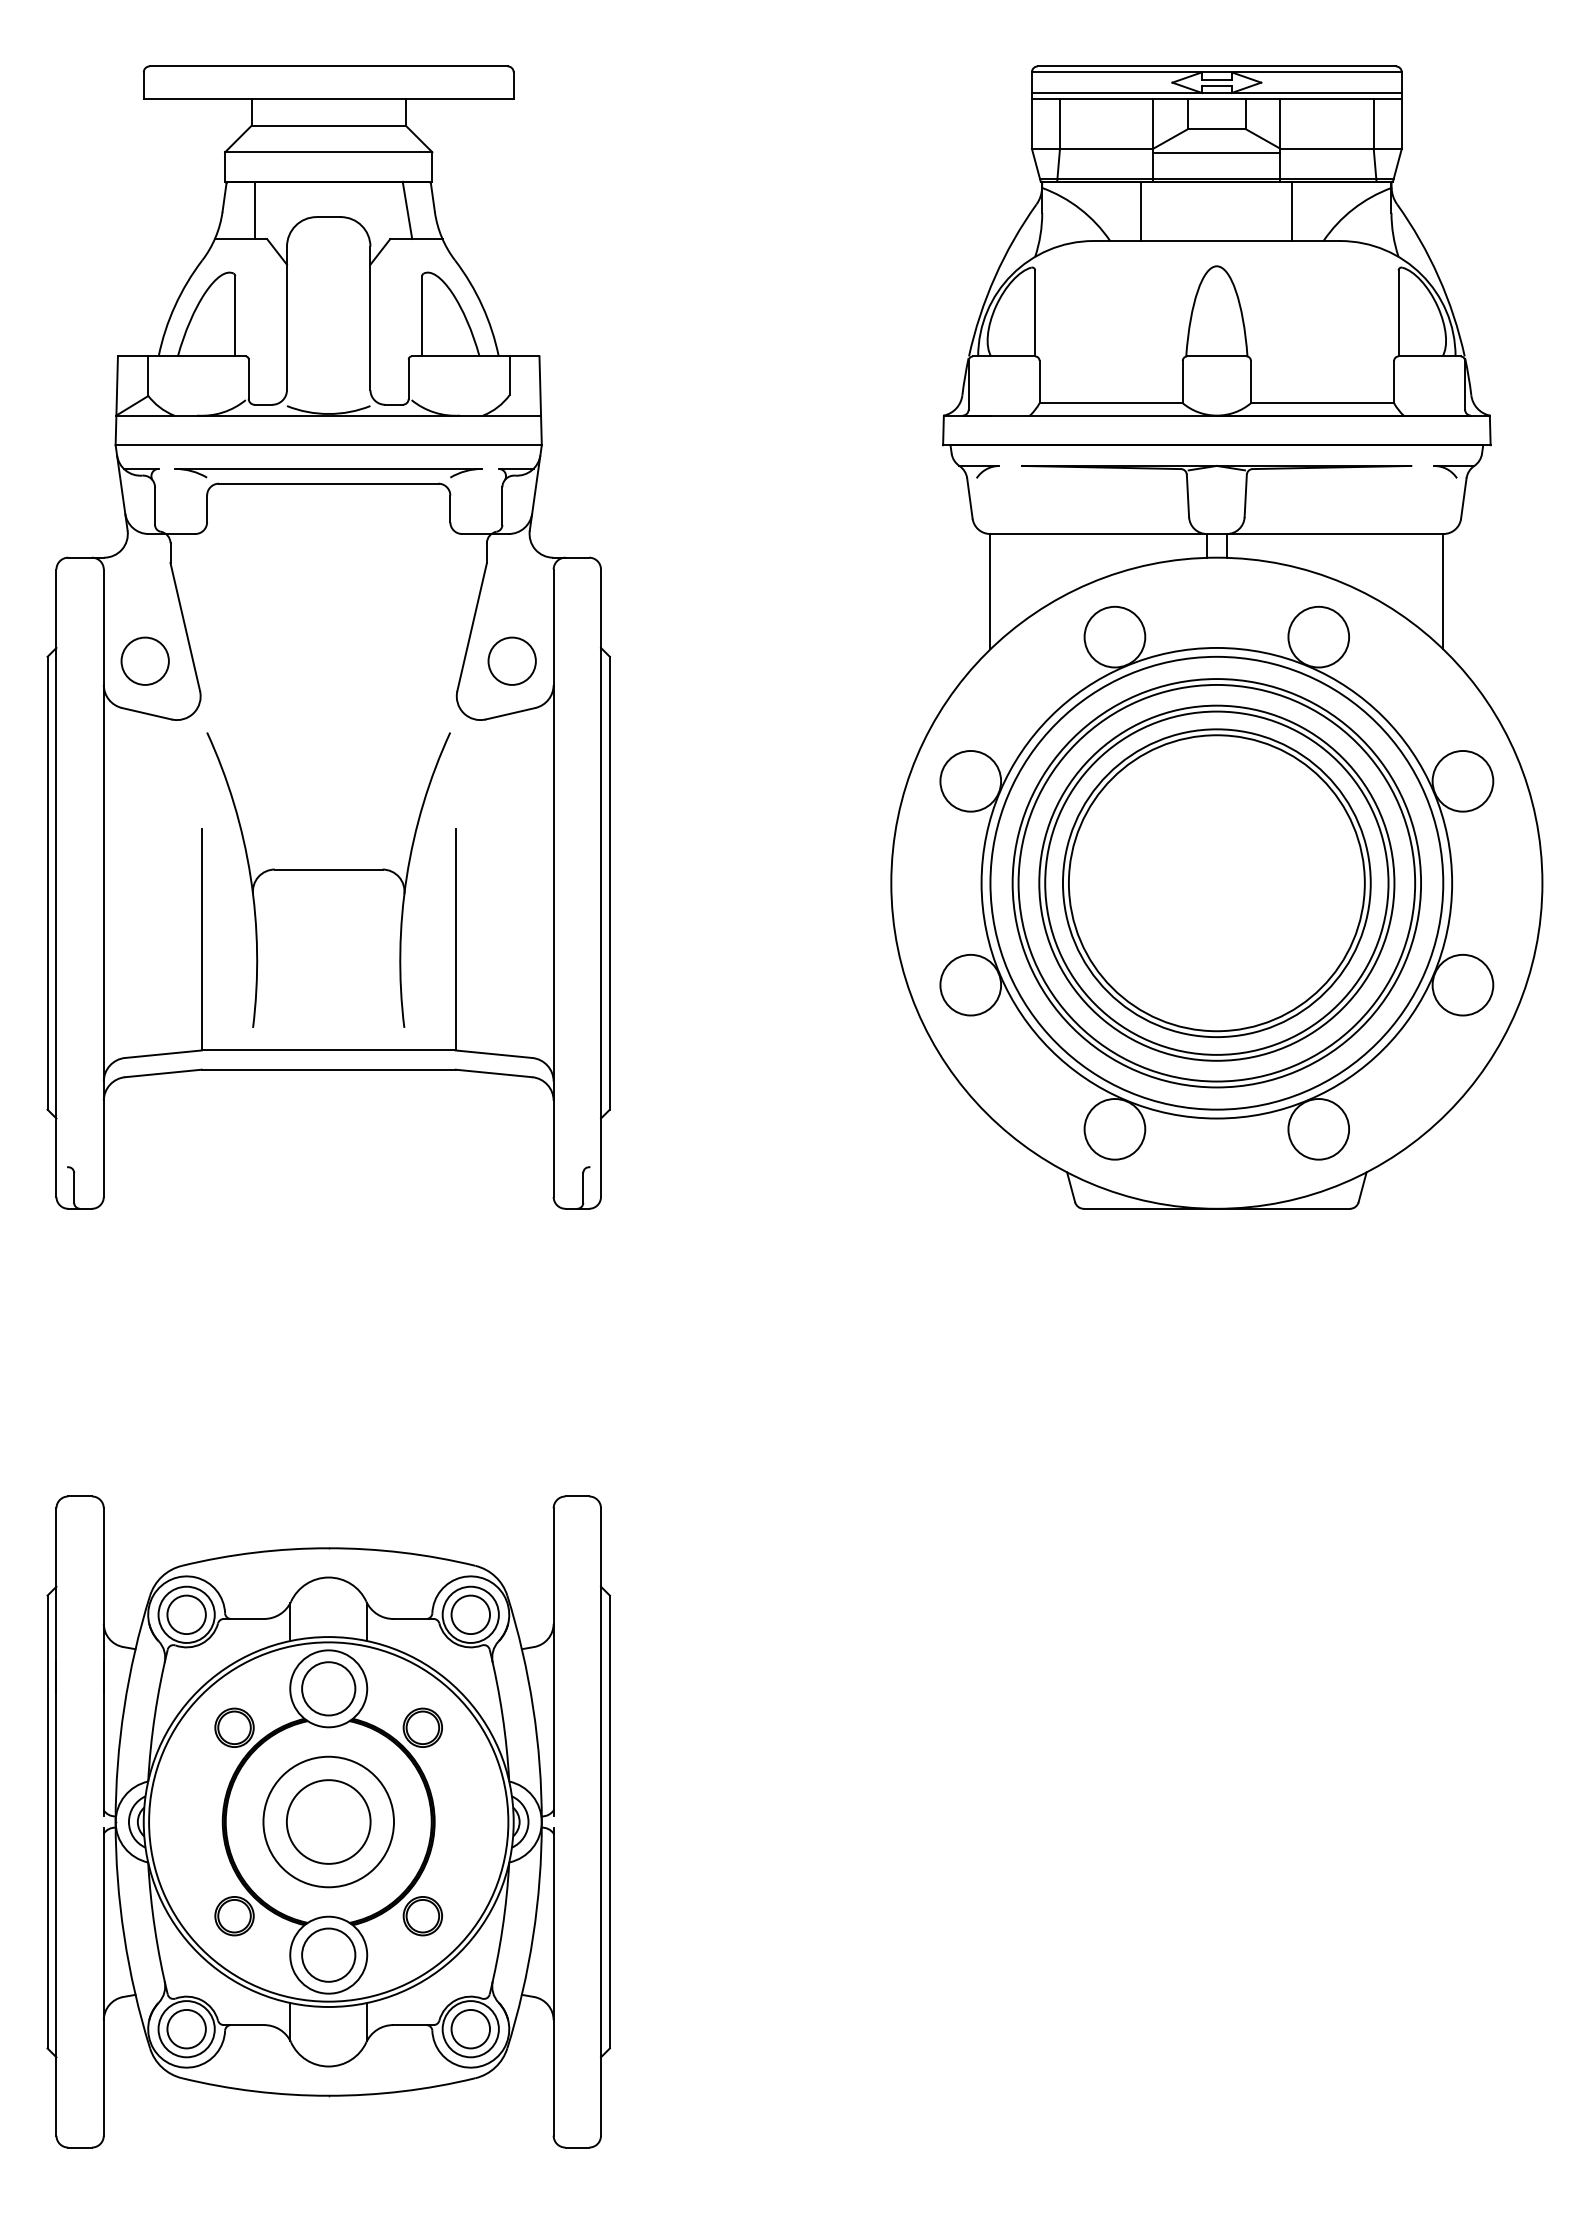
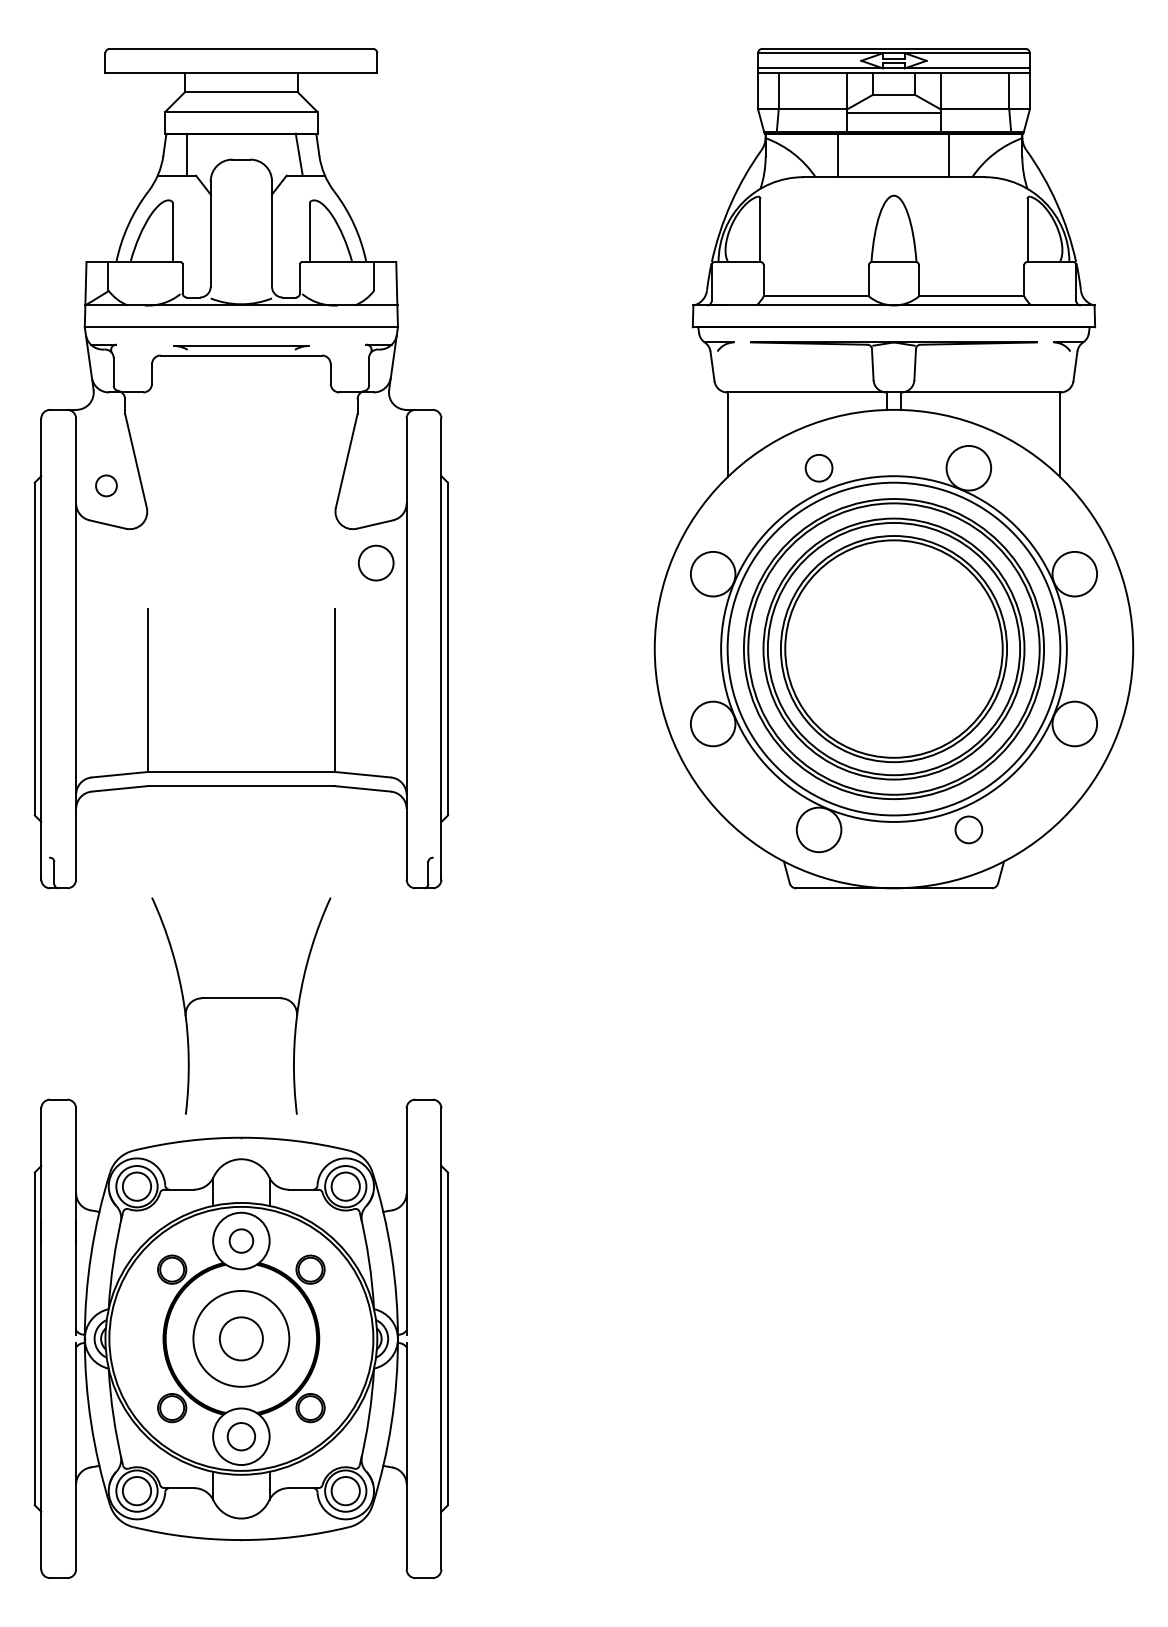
part: (328, 473) -> (241, 348), size x0.6
circle: (1114, 636) -> (818, 467), size x0.6
circle: (144, 660) -> (106, 485), size x0.6
circle: (511, 660) -> (375, 562), moved
part: (328, 870) -> (241, 999), moved
circle: (1318, 1129) -> (968, 830), size x0.6
circle: (328, 1688) -> (241, 1240), size x0.6
circle: (328, 1821) -> (241, 1338), size x0.7
circle: (328, 1954) -> (241, 1436), size x0.7

